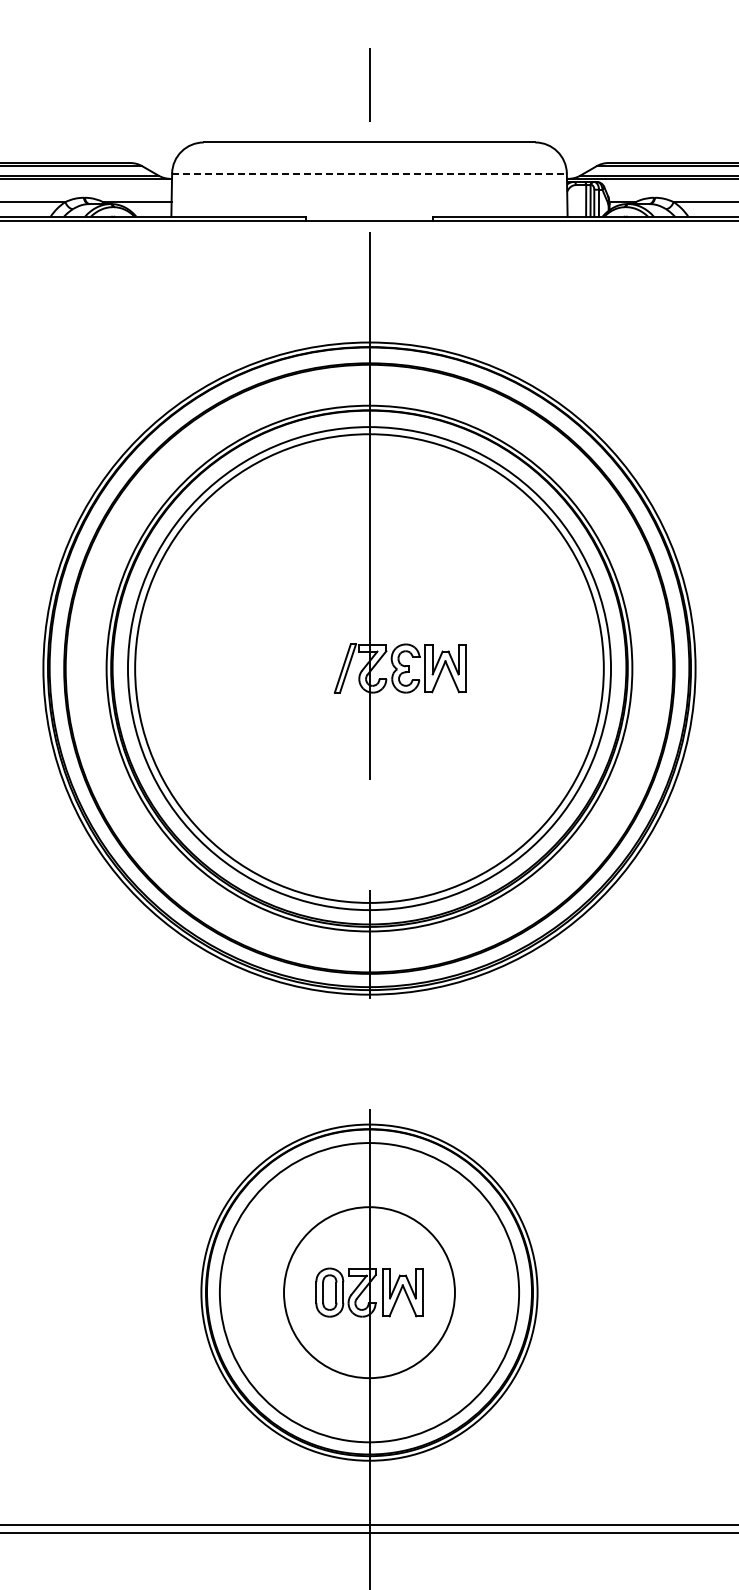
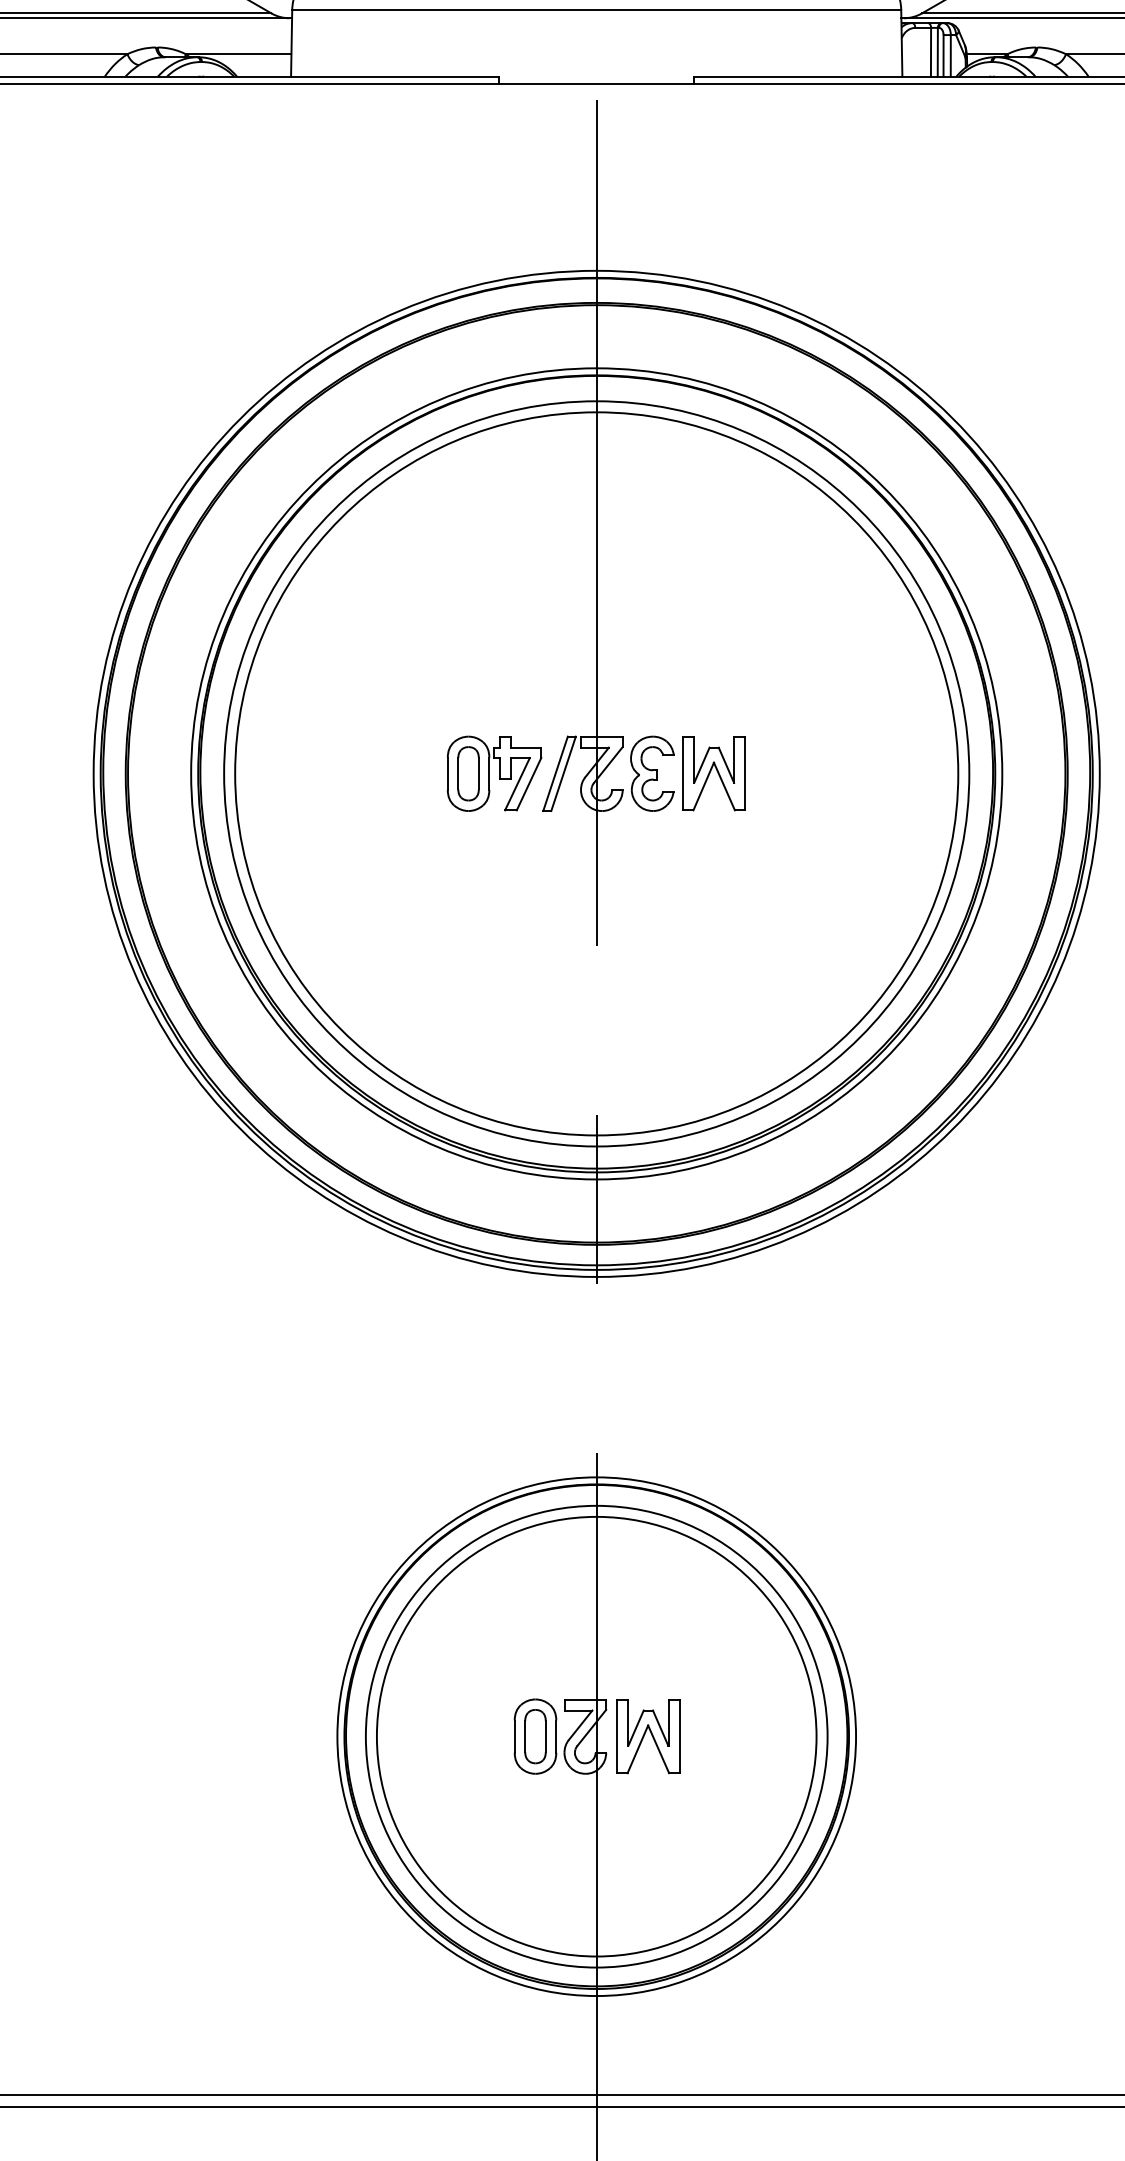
line: (369, 173) -> (596, 10), dashed -> solid
part: (303, 668) -> (494, 773), added
circle: (369, 1292) -> (596, 1736), size x1.67

